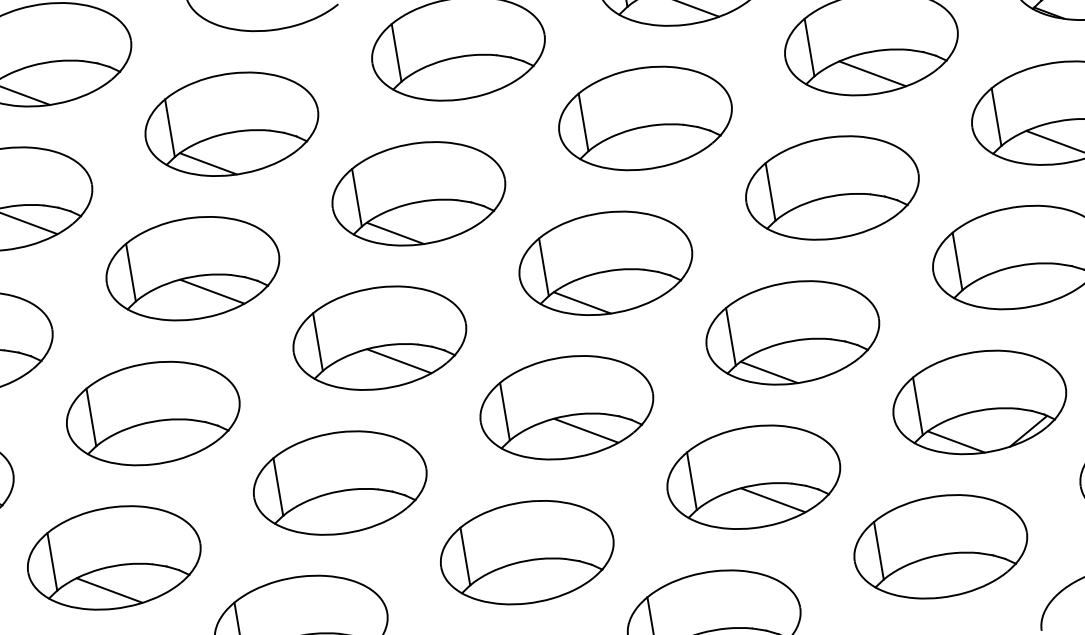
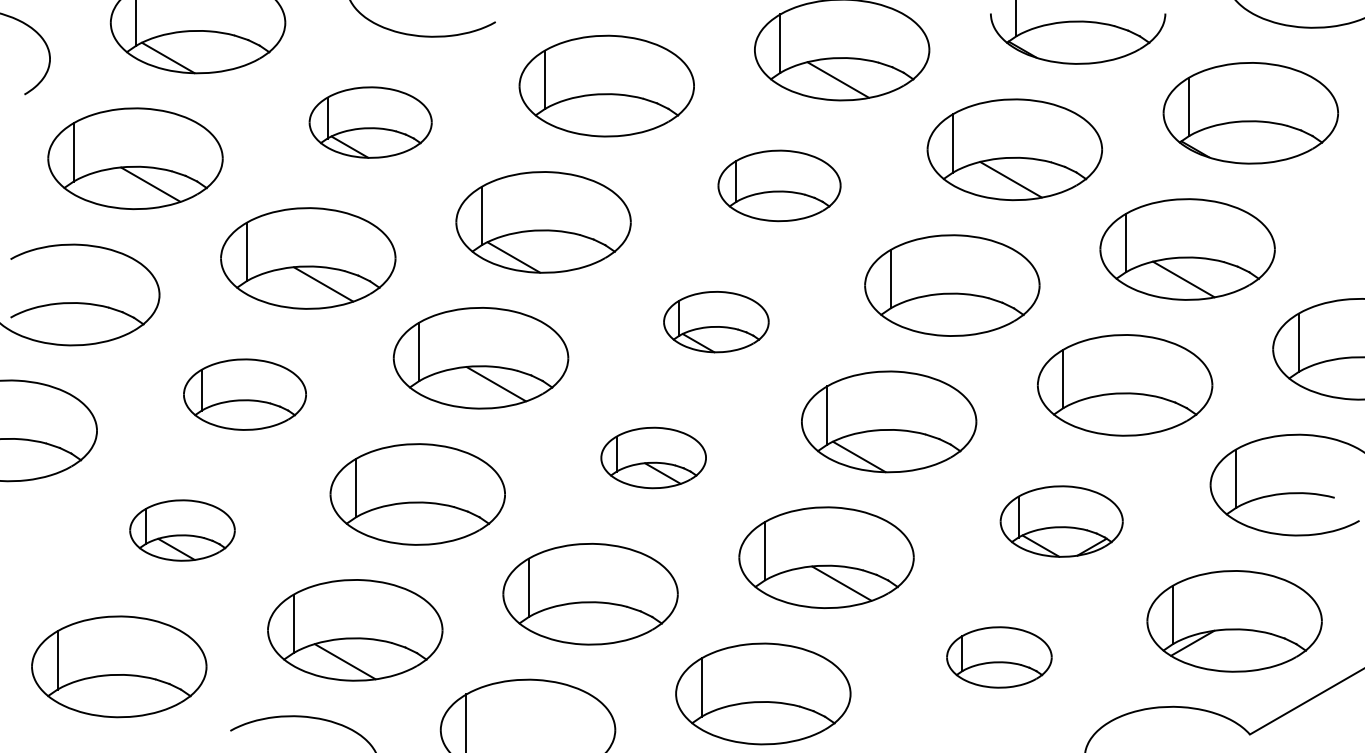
part: (645, 118) -> (779, 185), size x0.7
part: (231, 124) -> (370, 122), size x0.7
part: (605, 262) -> (716, 321), size x0.6
part: (979, 402) -> (1061, 521), size x0.7
part: (566, 407) -> (653, 457), size x0.6
part: (152, 413) -> (244, 394), size x0.7
part: (940, 546) -> (999, 657), size x0.6
part: (114, 557) -> (182, 530), size x0.6

